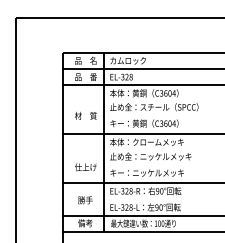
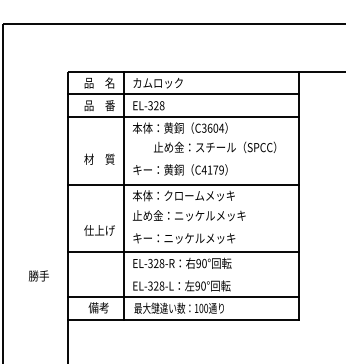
text: (154, 106) -> (215, 146), moved
text: (167, 123) -> (212, 169), C3604 -> C4179
text: (85, 199) -> (38, 275), moved

